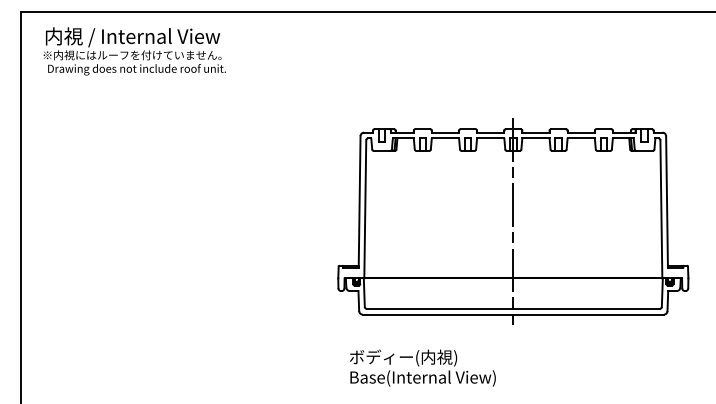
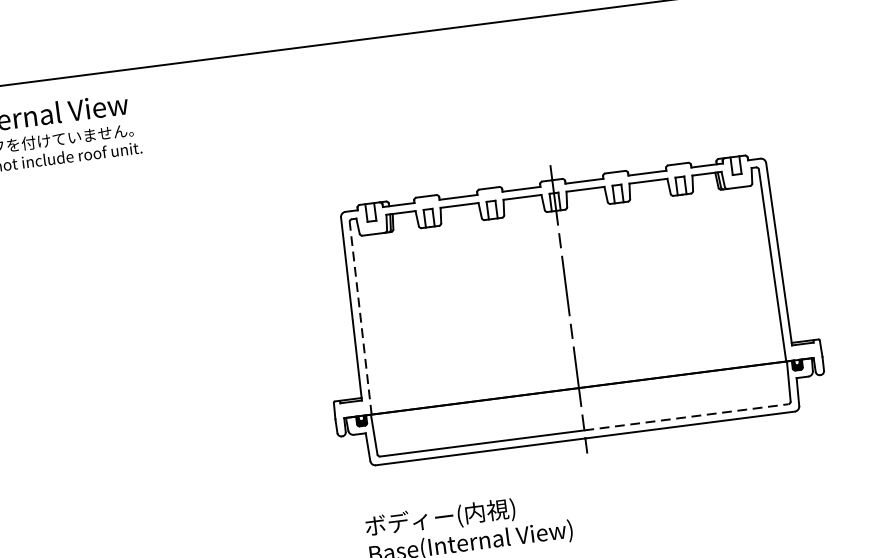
line: (365, 208) -> (360, 317), solid -> dashed
line: (587, 308) -> (687, 416), solid -> dashed

